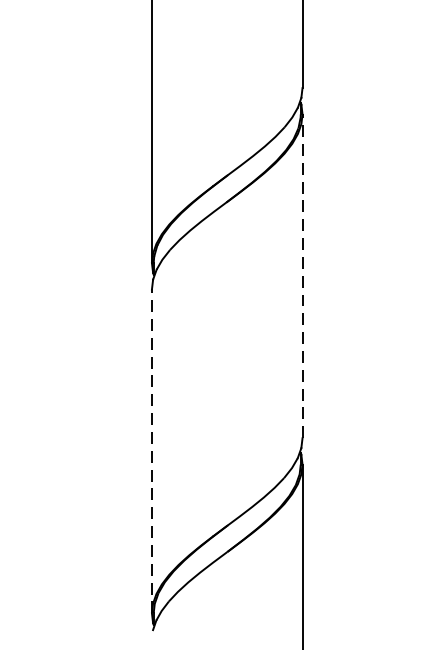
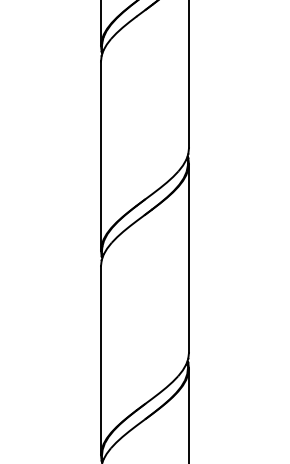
line: (301, 276) -> (188, 258), dashed -> solid
line: (152, 451) -> (101, 360), dashed -> solid

